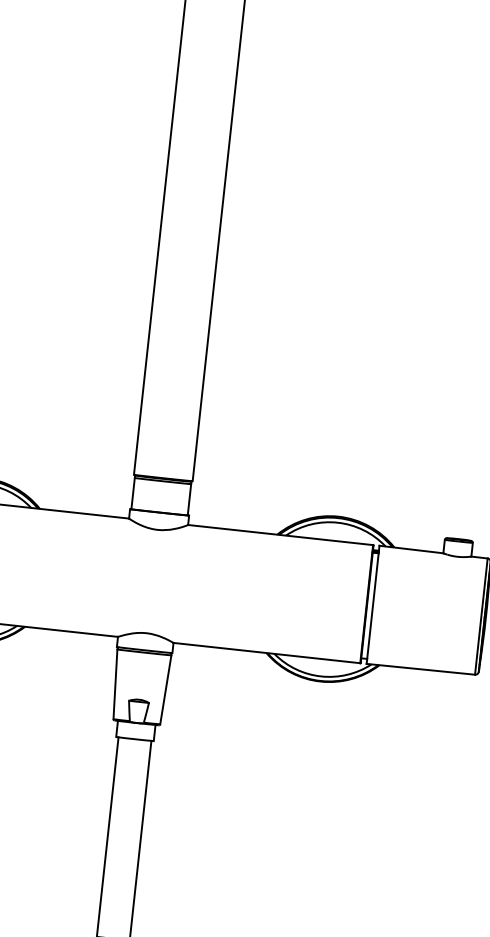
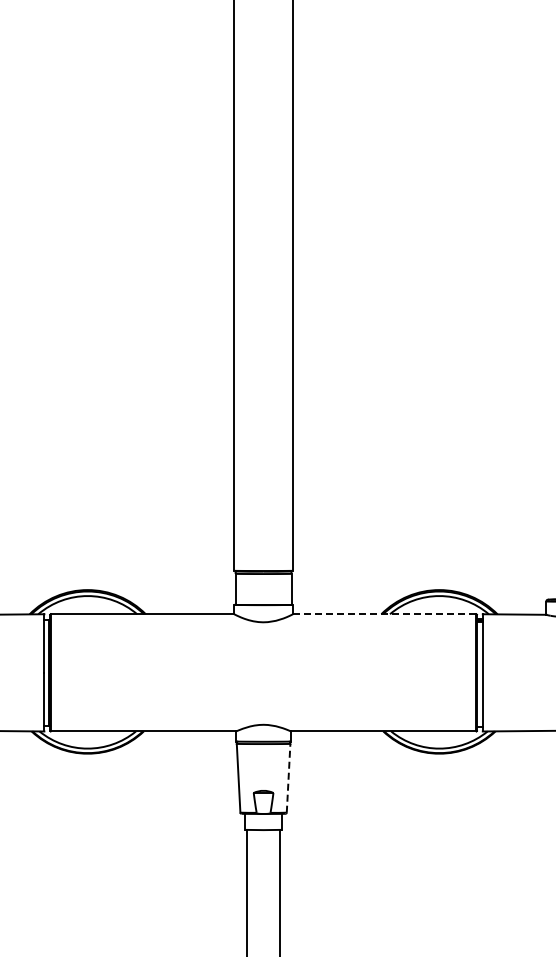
line: (280, 535) -> (384, 614), solid -> dashed
line: (165, 689) -> (288, 777), solid -> dashed

